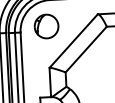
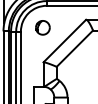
part: (46, 26) -> (42, 27), size x0.7

